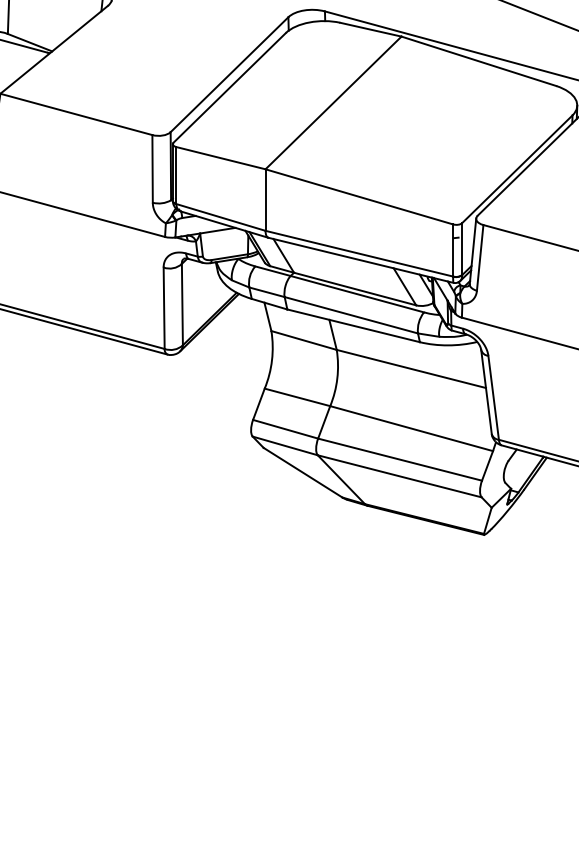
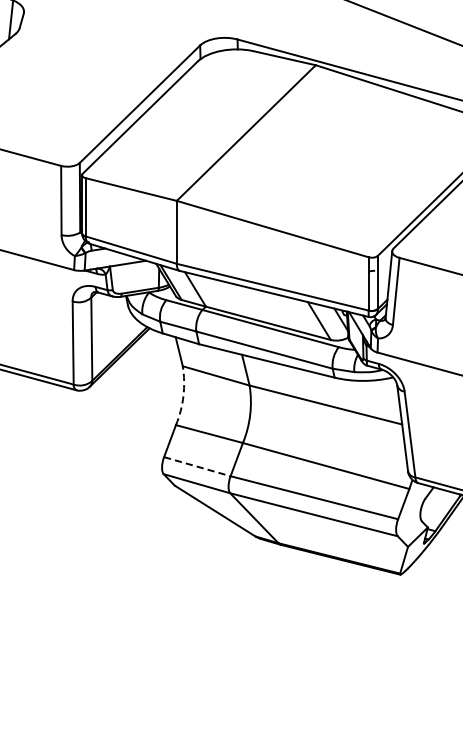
arc: (272, 360) -> (183, 396), solid -> dashed
line: (285, 429) -> (197, 466), solid -> dashed

